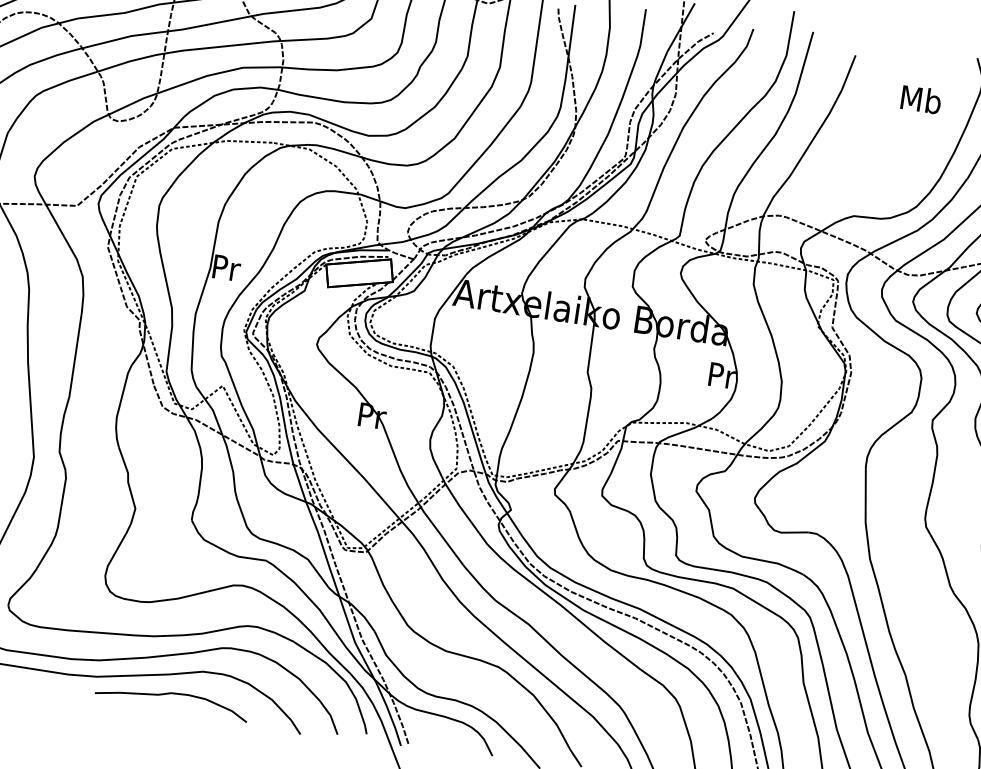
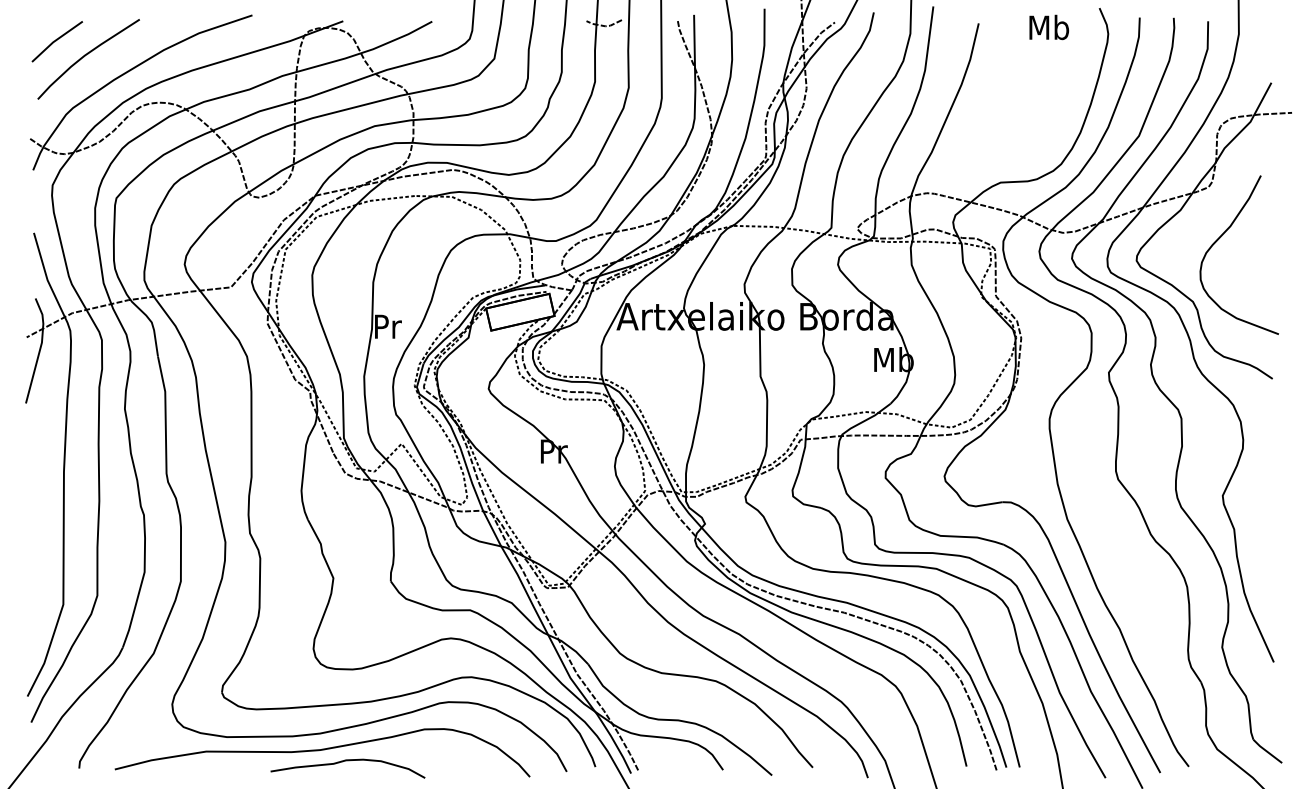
text: (920, 99) -> (1048, 27), moved
text: (721, 375) -> (893, 359), Pr -> Mb
curve: (172, 694) -> (347, 761), moved

